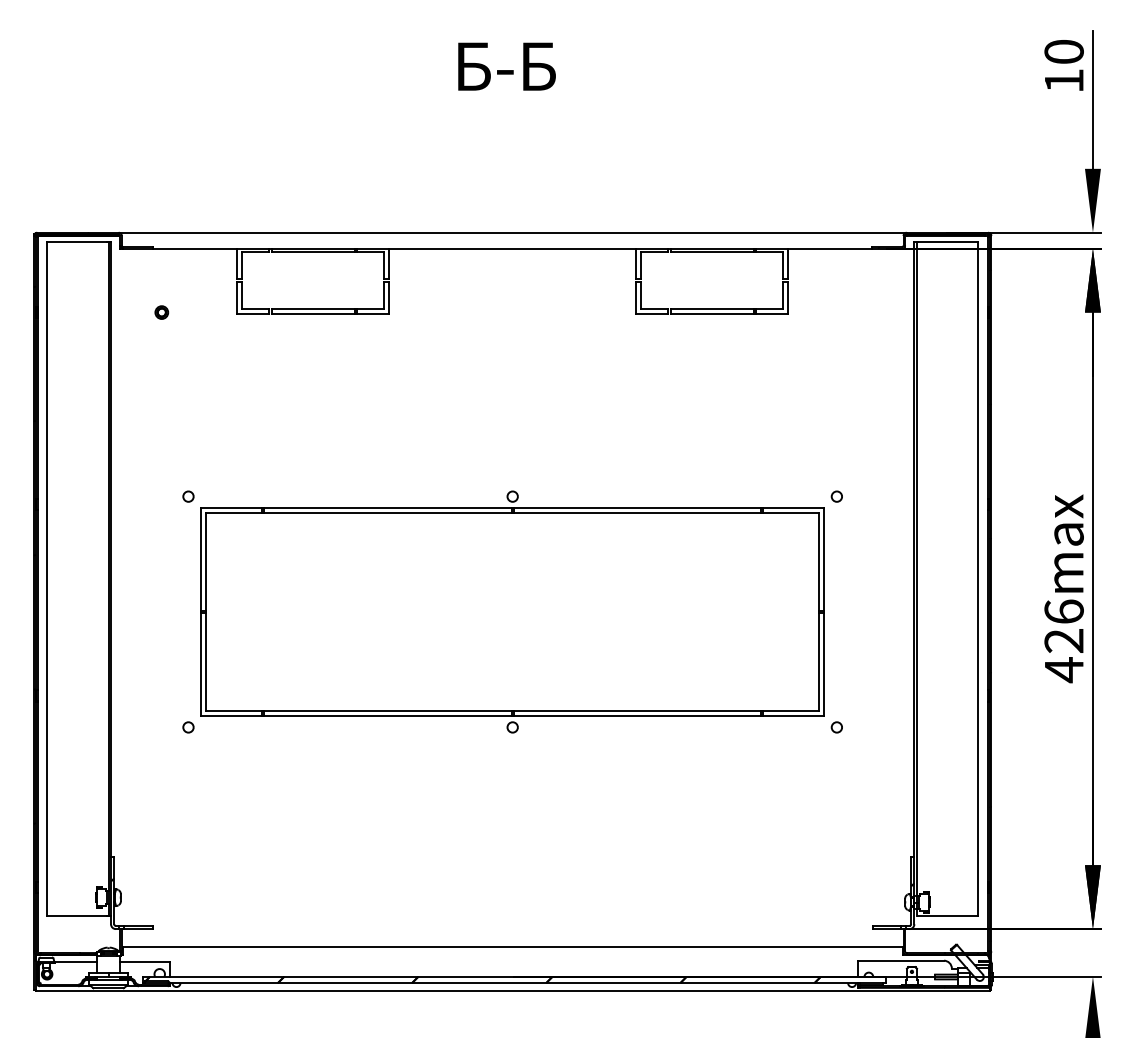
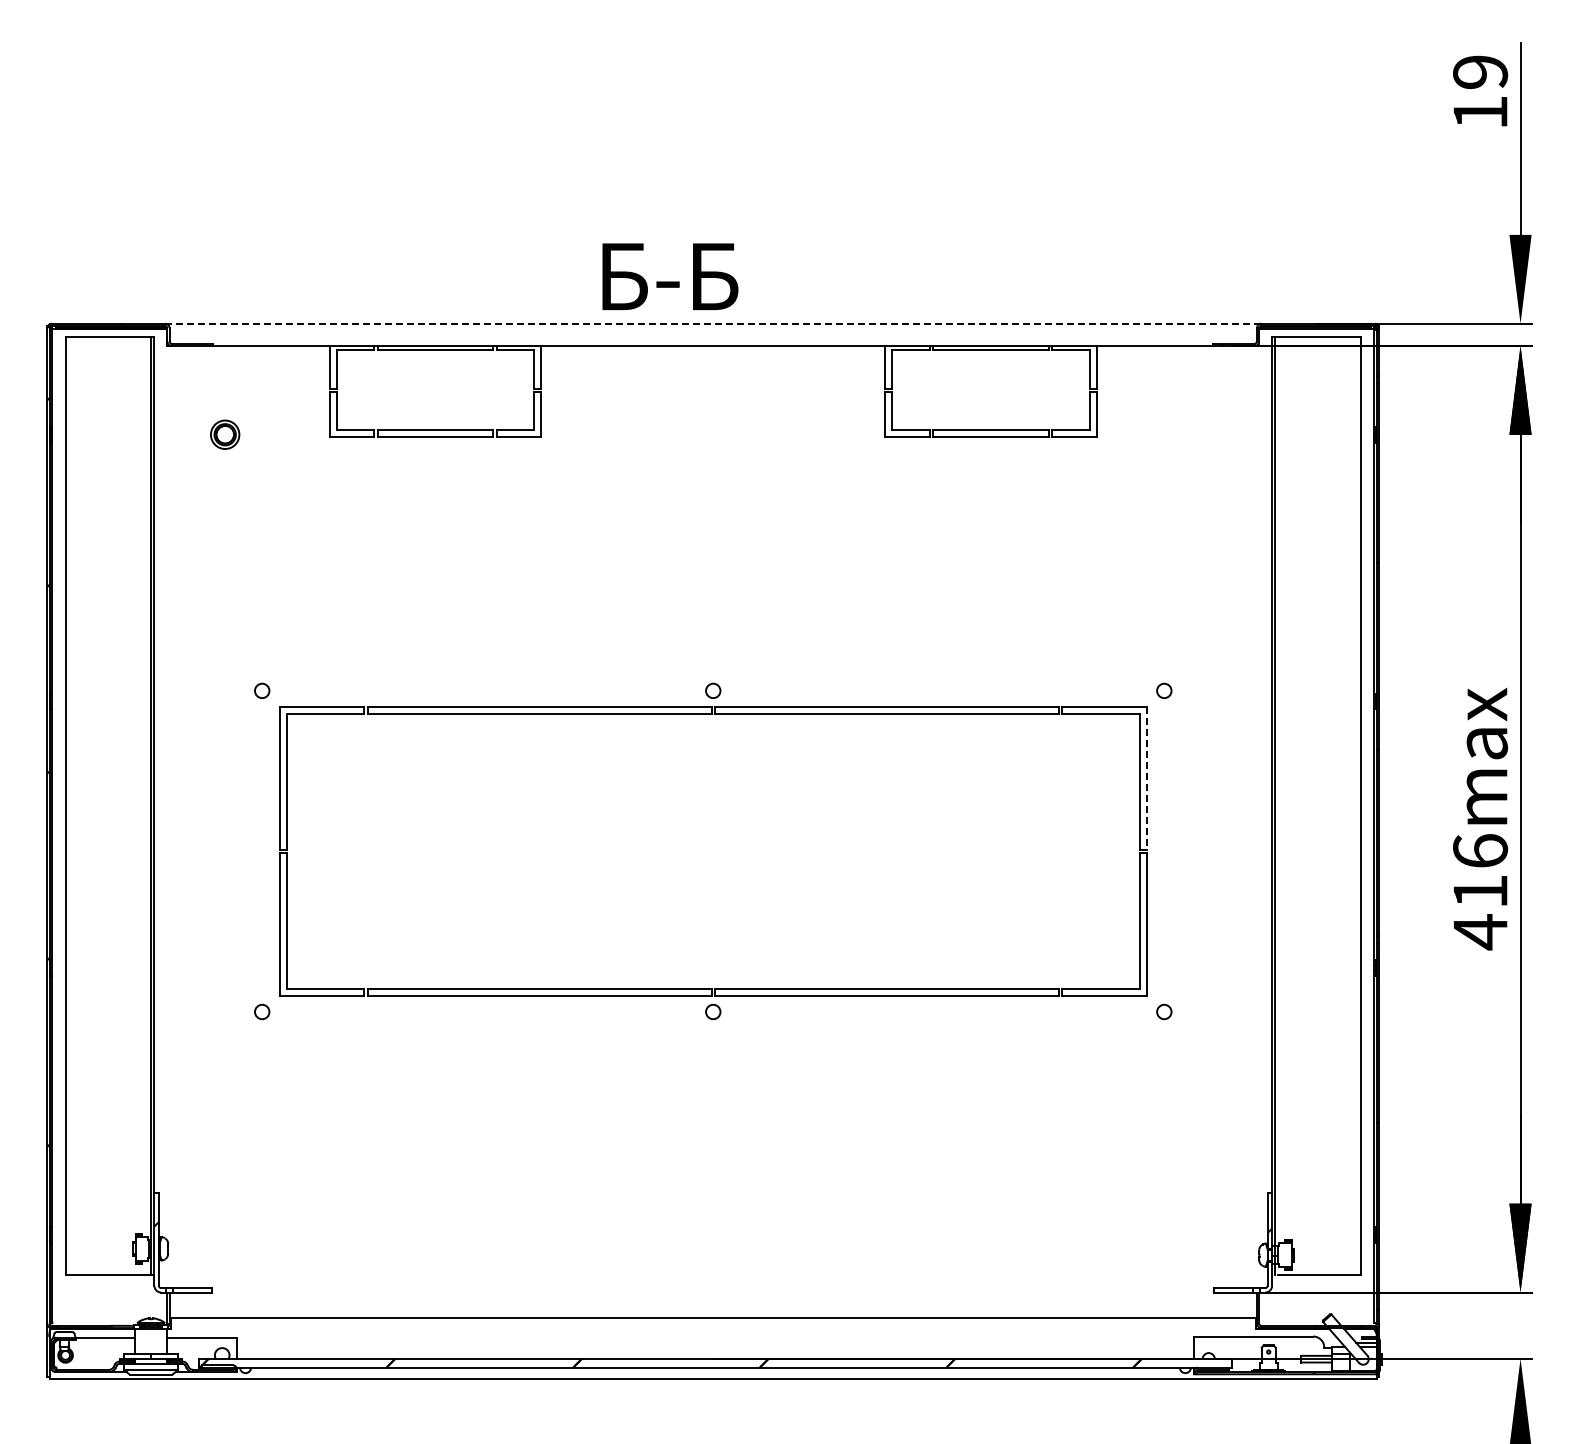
text: (1064, 51) -> (1480, 71), 10 -> 19
text: (507, 66) -> (670, 276), moved
line: (512, 232) -> (713, 323), solid -> dashed
part: (161, 312) -> (224, 434), size x1.6
line: (824, 559) -> (1146, 778), solid -> dashed
text: (1064, 640) -> (1480, 891), 426max -> 416max

